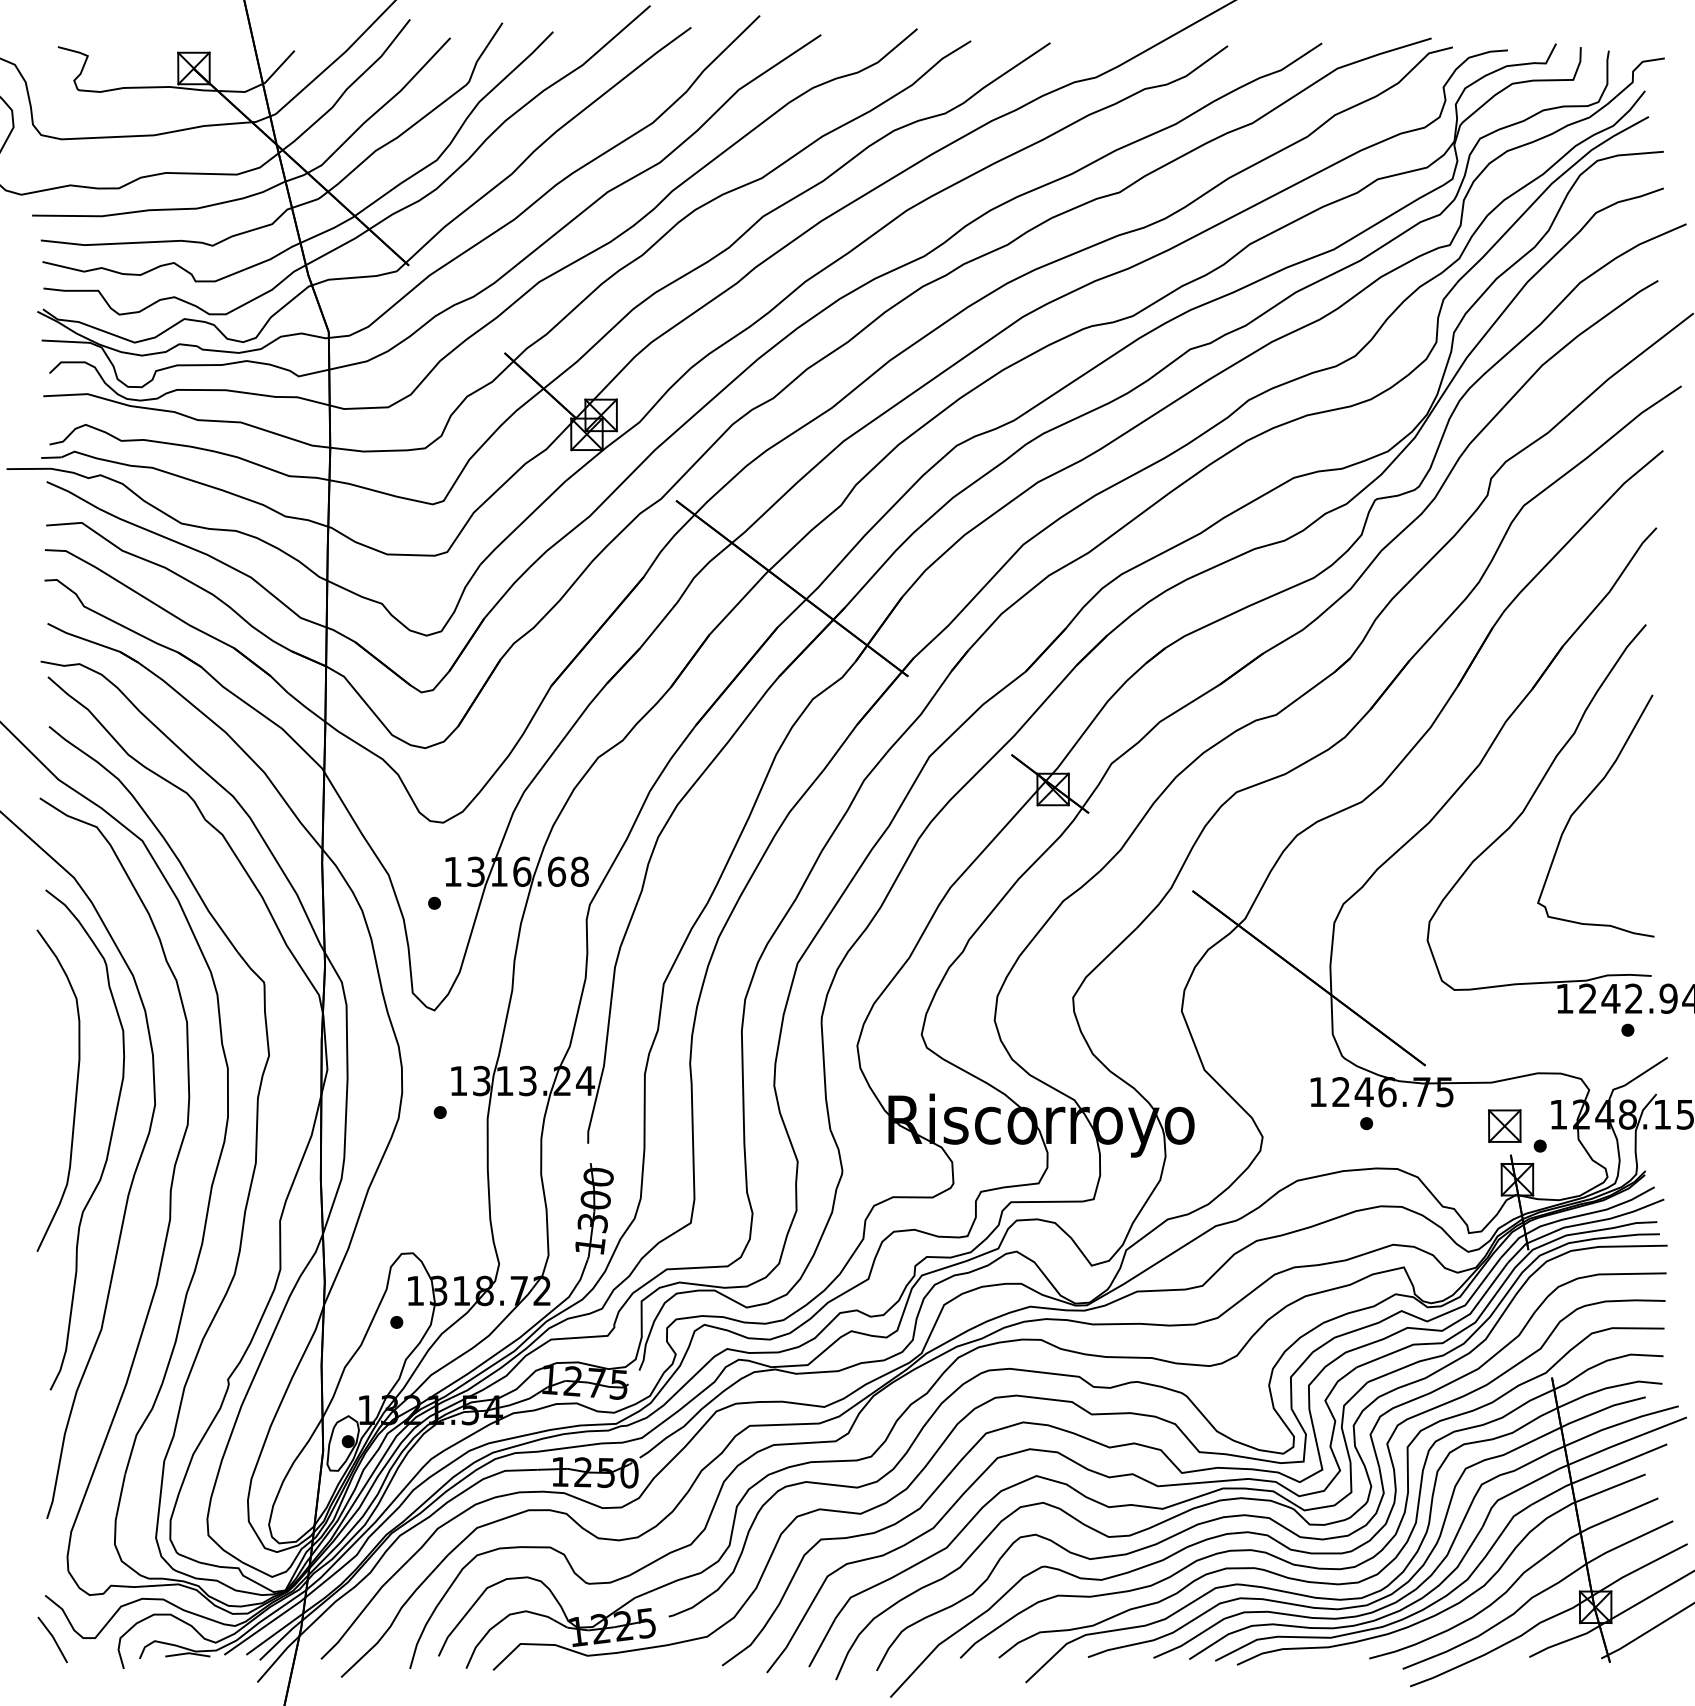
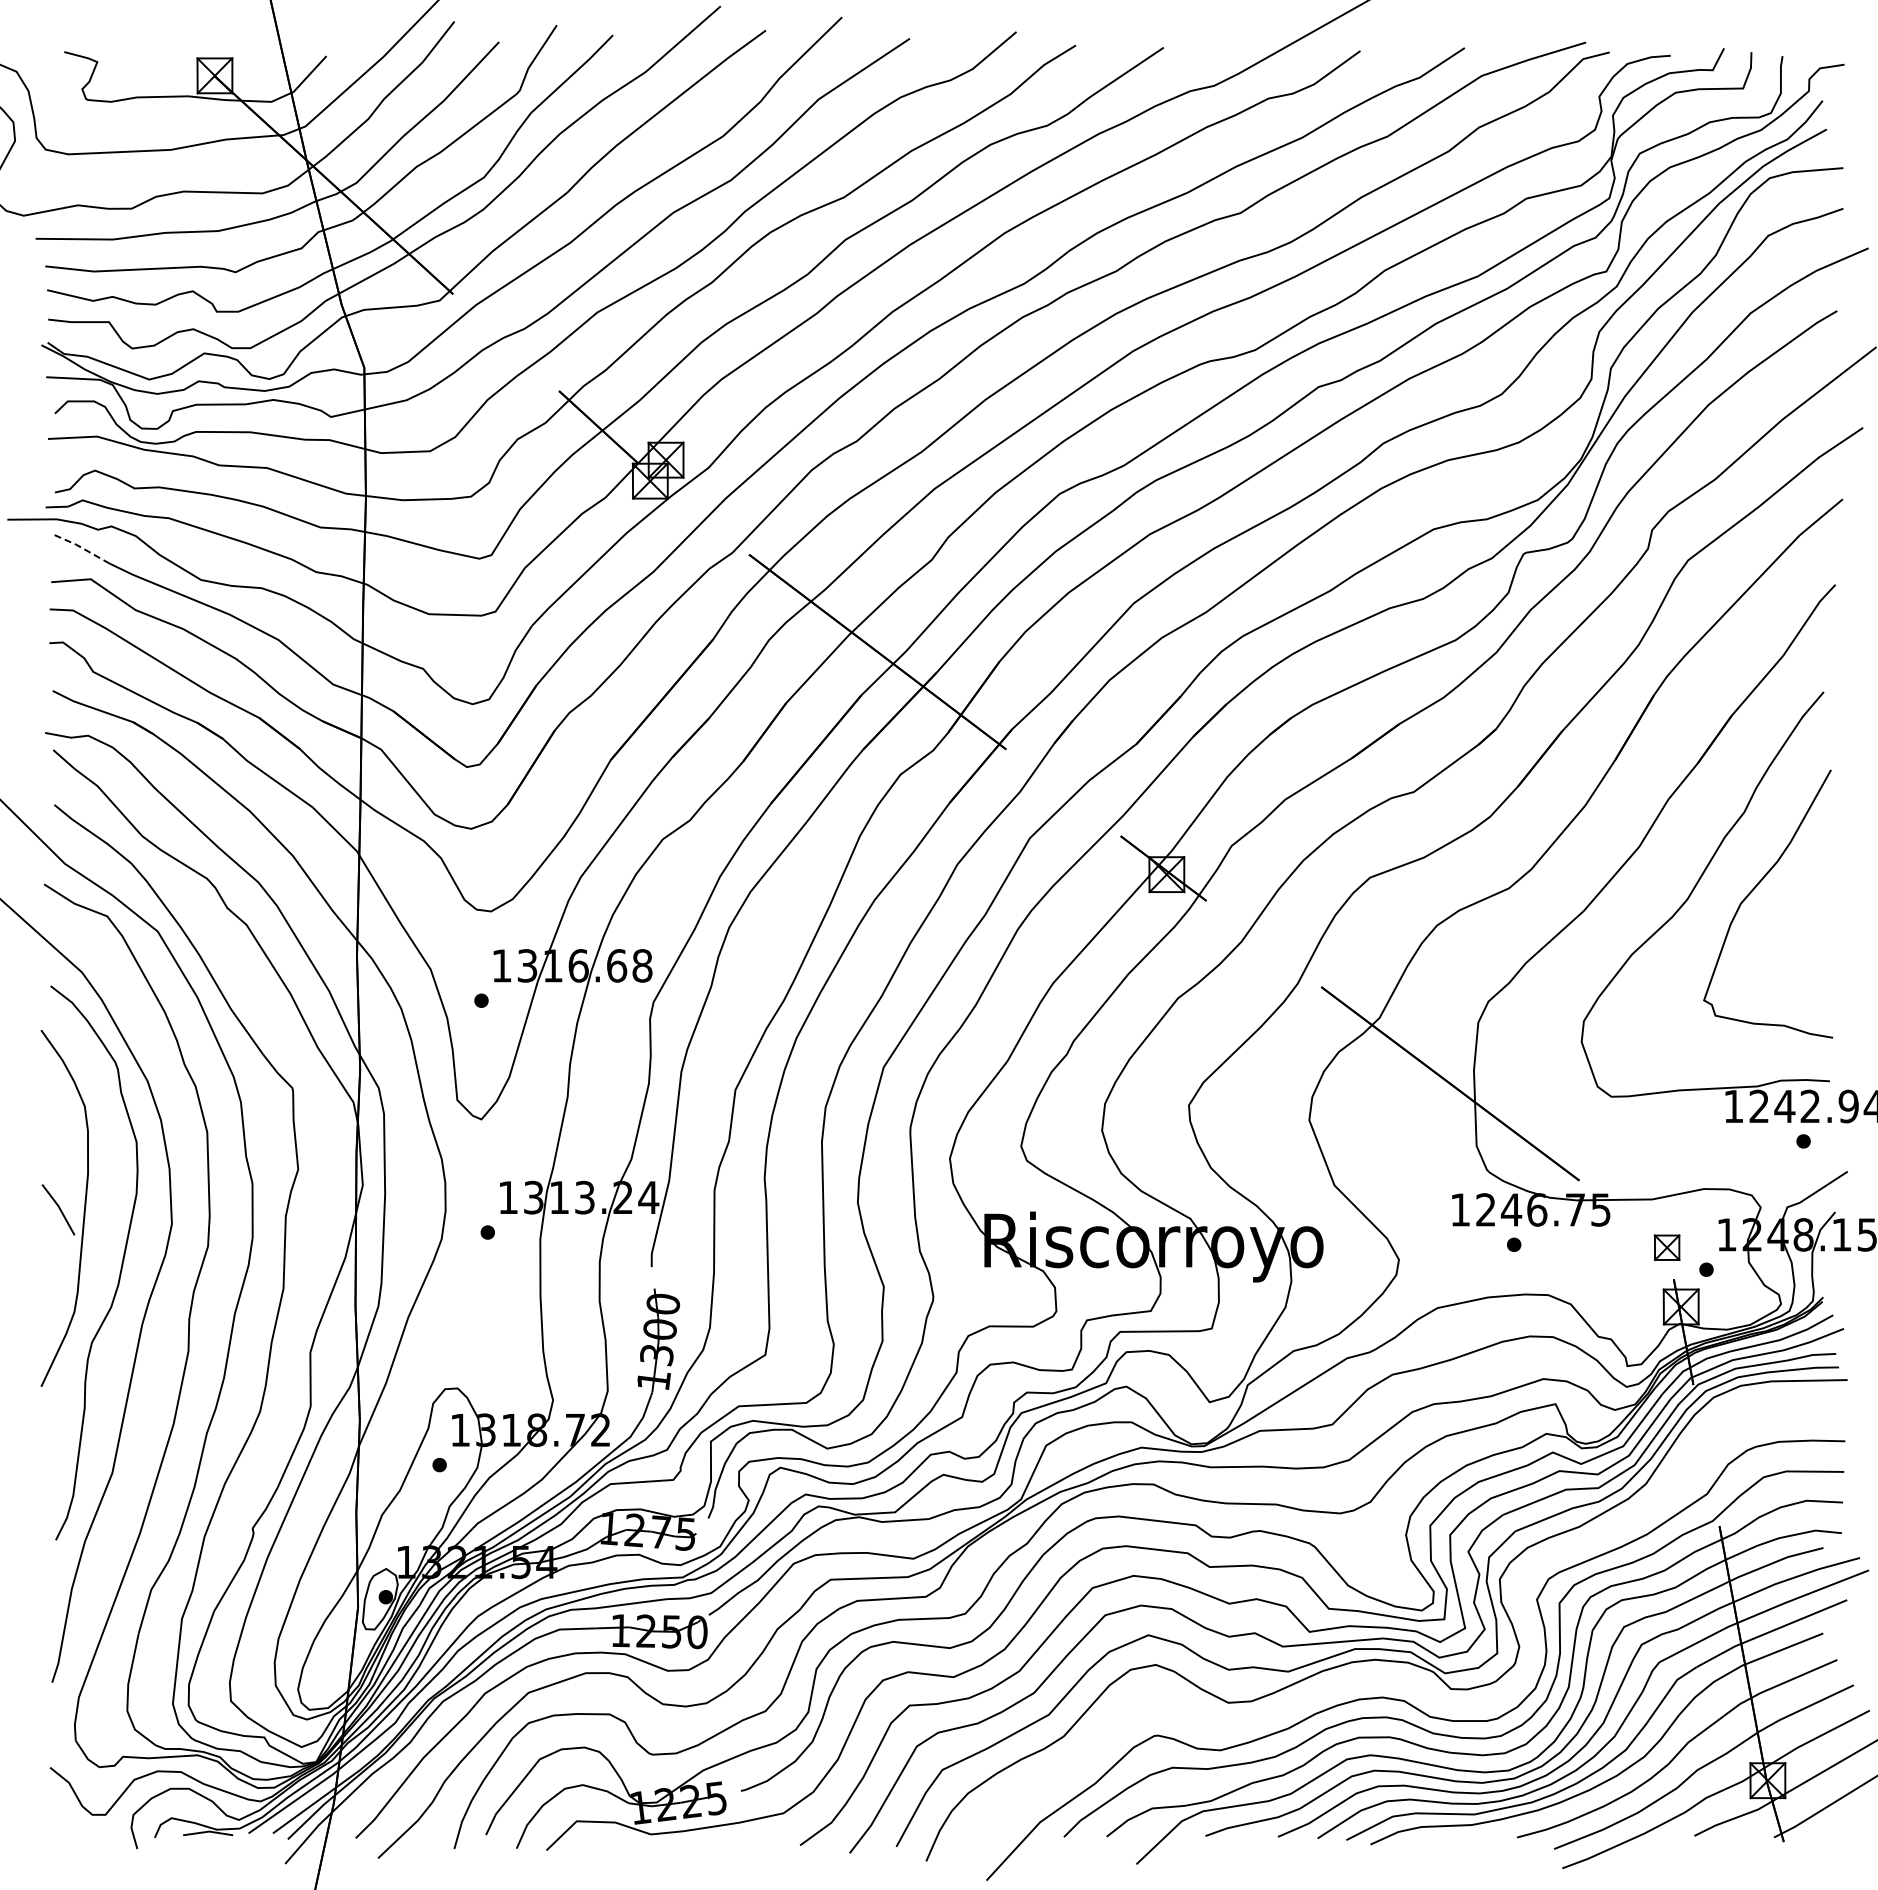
line: (72, 494) -> (80, 547), solid -> dashed
part: (1504, 1126) -> (1666, 1247), size x0.7
curve: (1268, 1516) -> (1405, 1680), removed
line: (52, 1638) -> (58, 1208), moved

